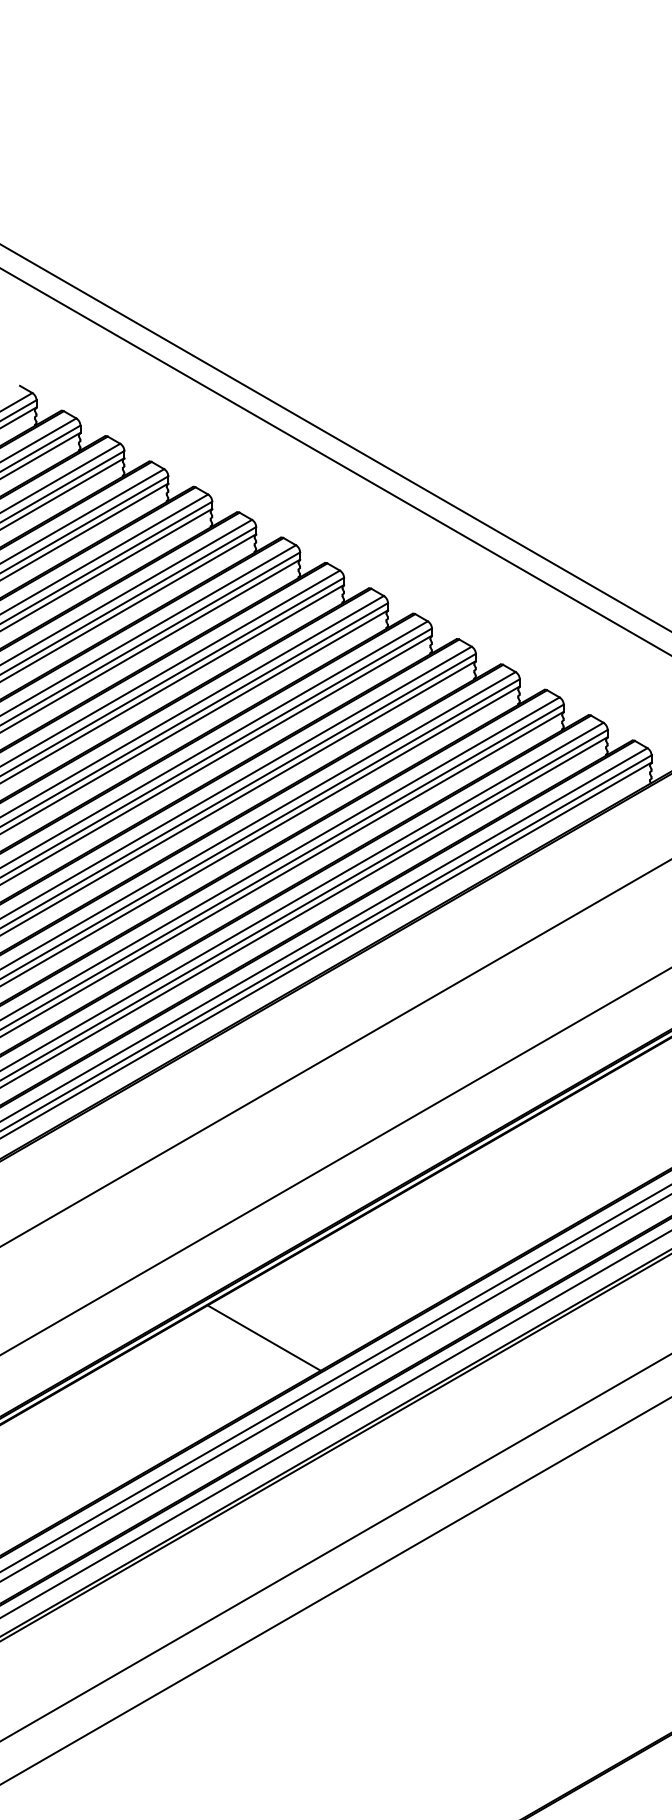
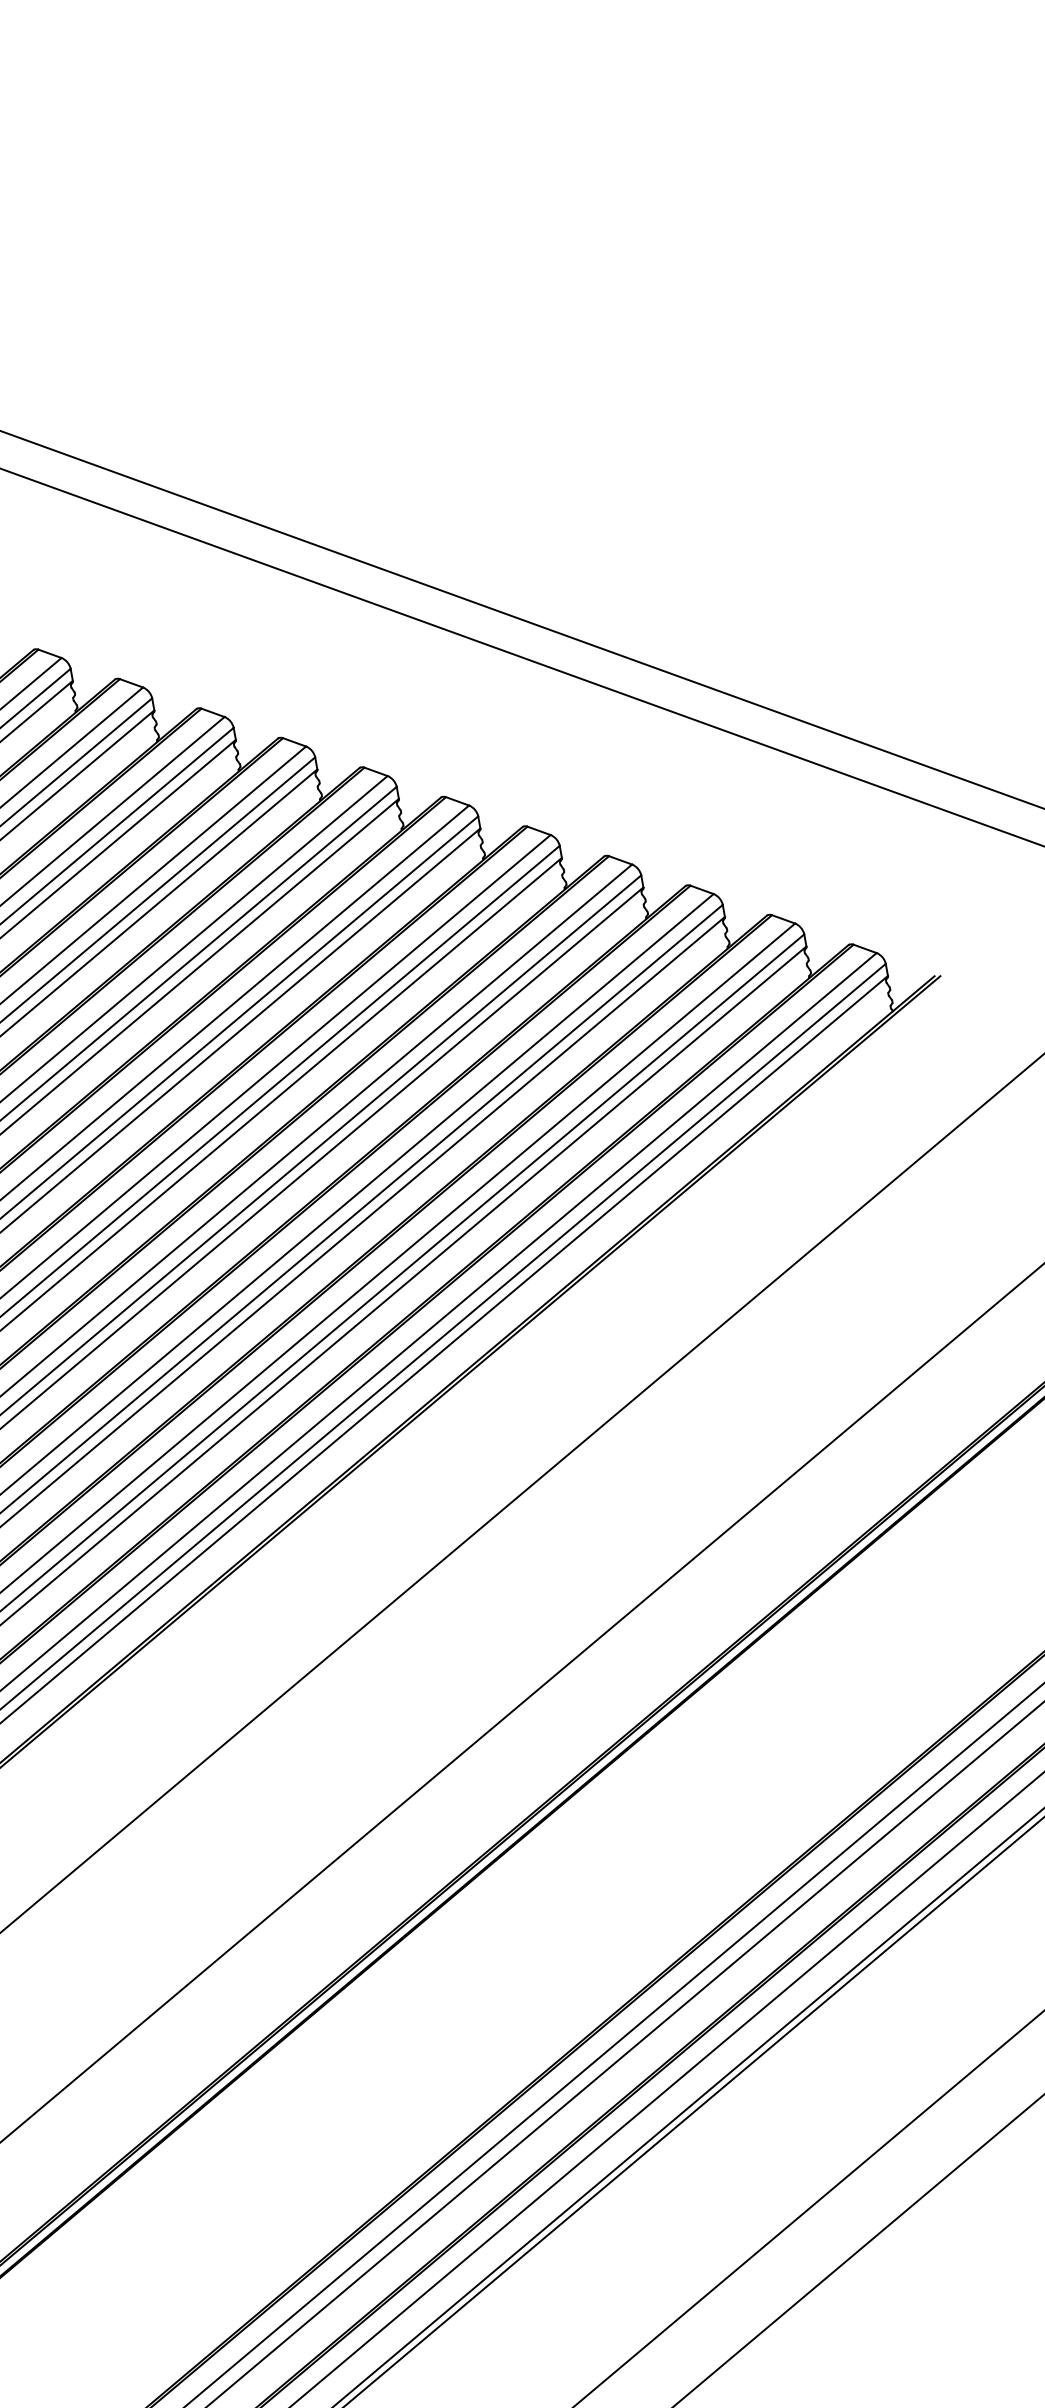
line: (263, 1337) -> (407, 2059), removed

